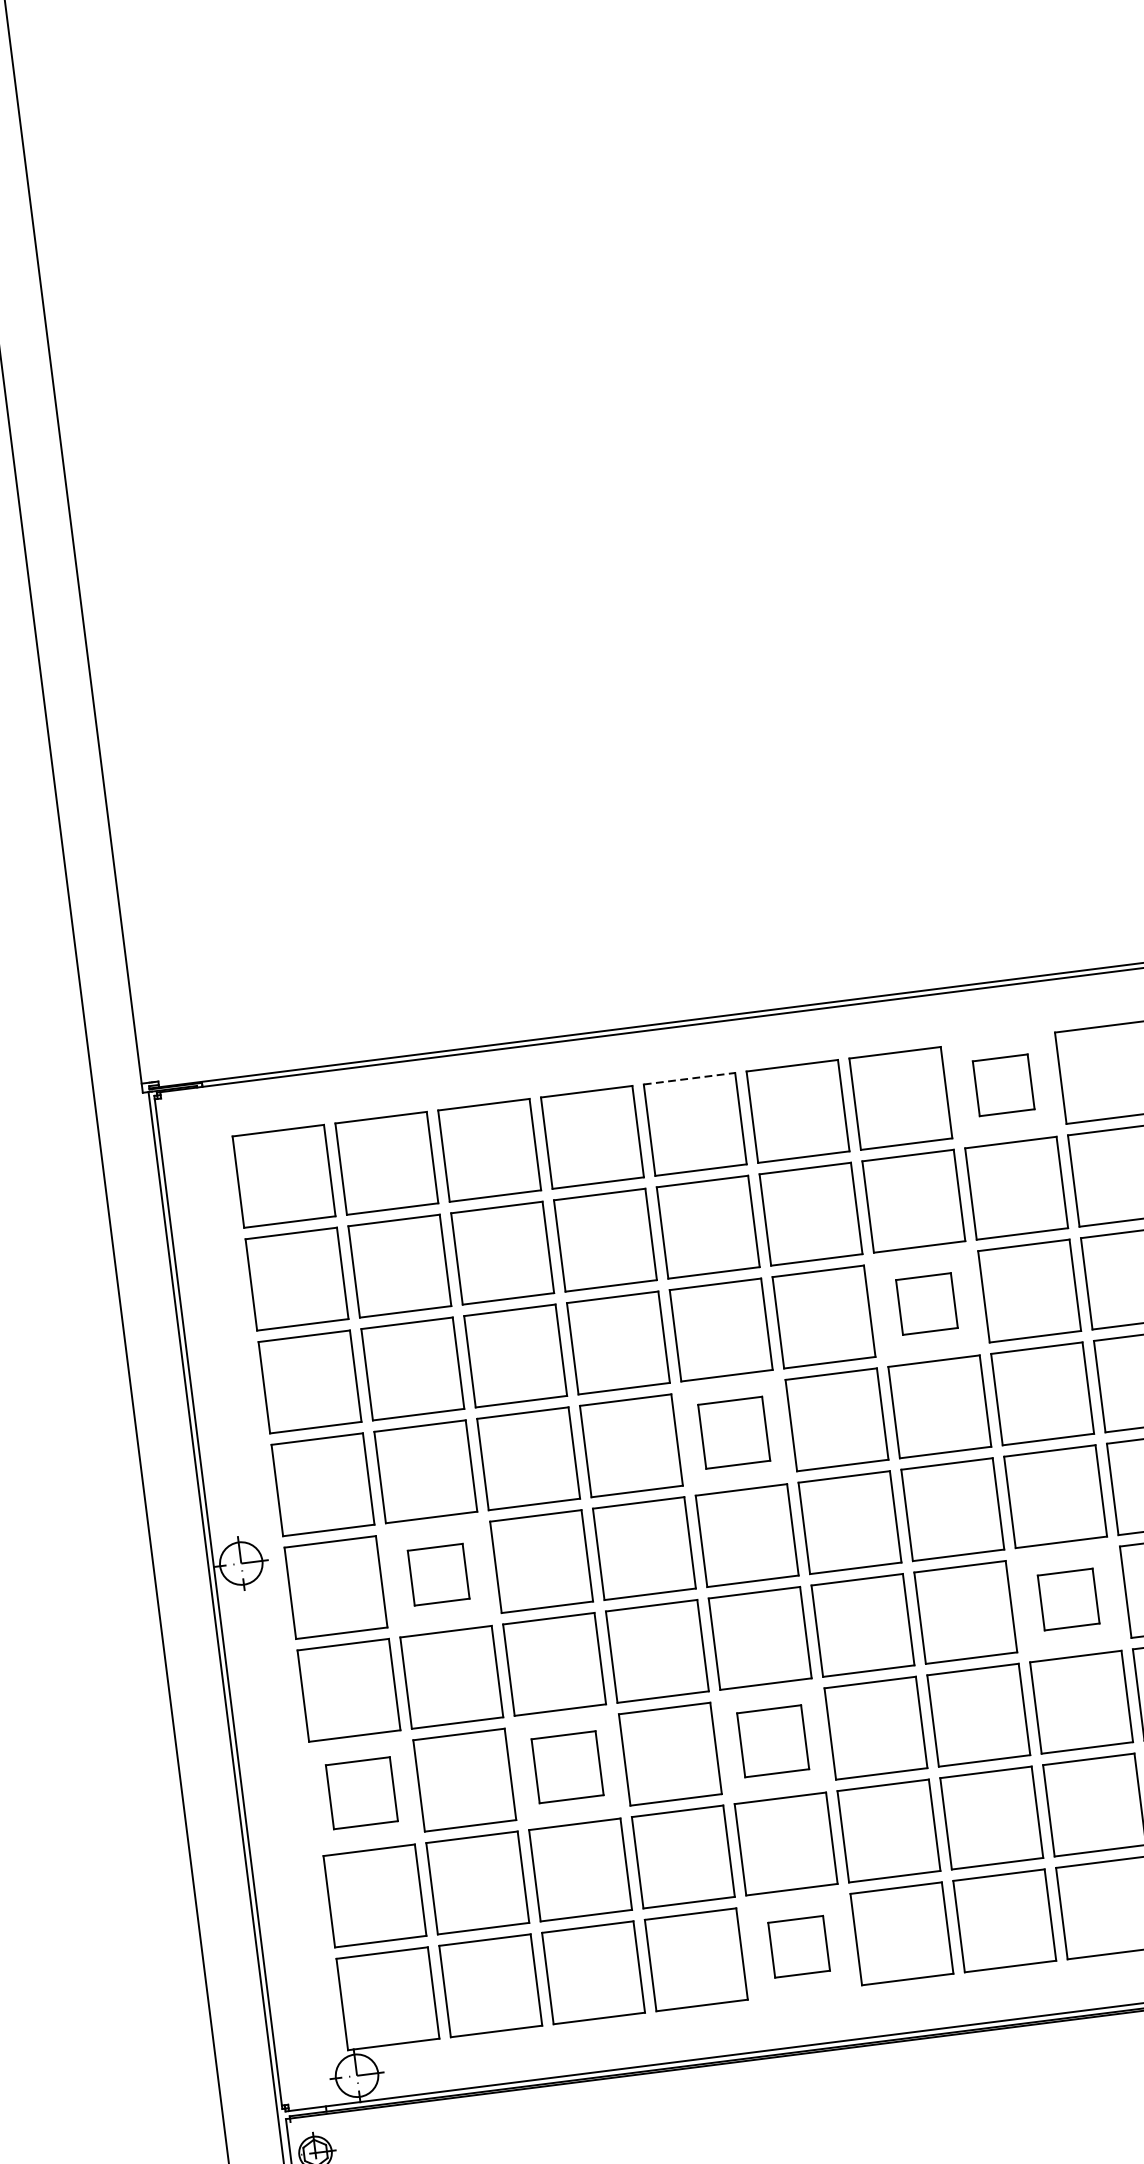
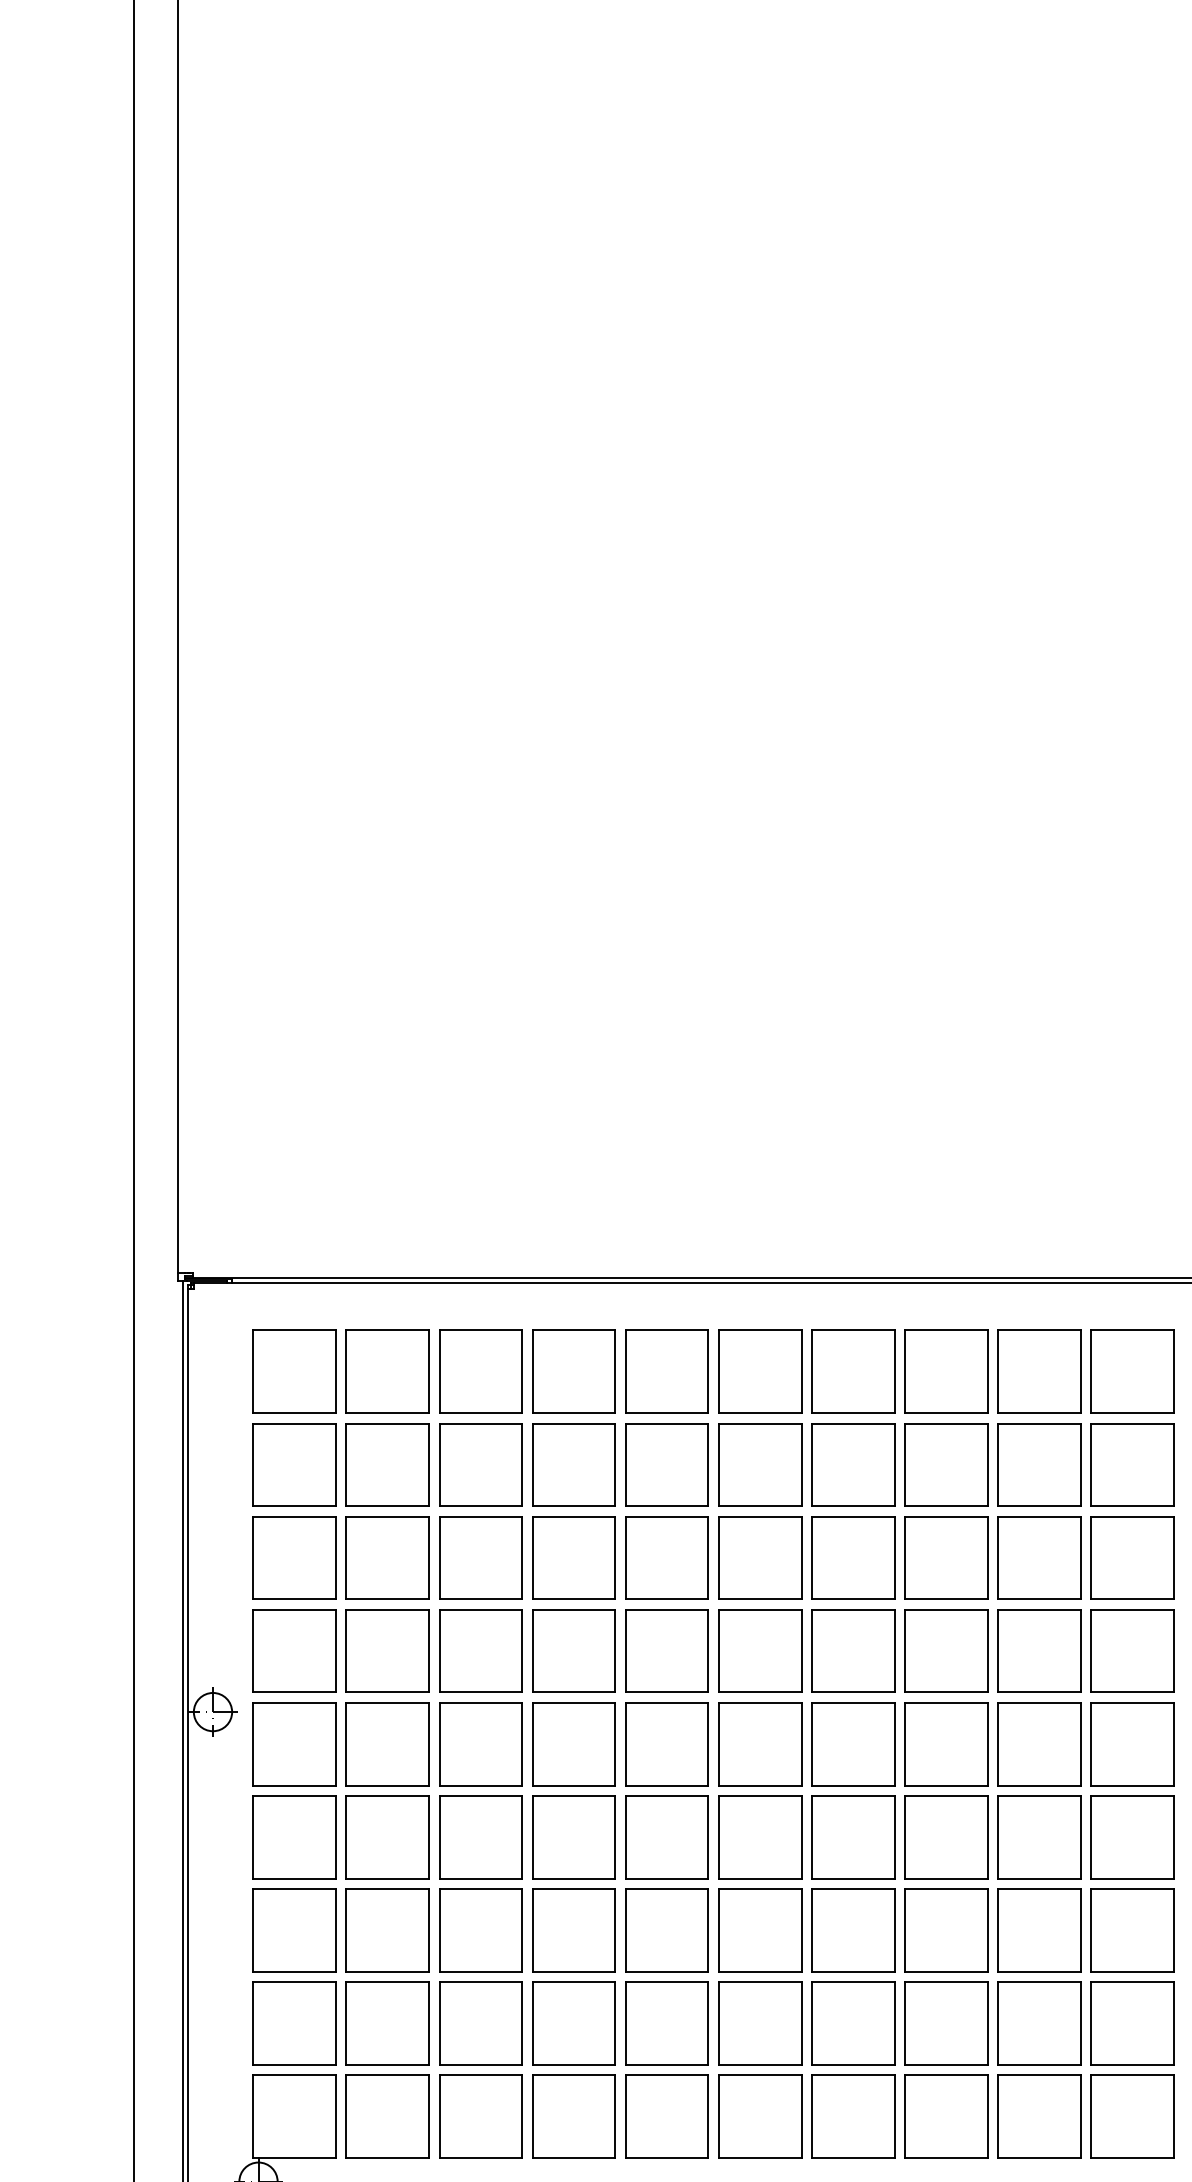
line: (689, 1078) -> (667, 1330), dashed -> solid
part: (1003, 1085) -> (946, 1371), size x1.67
part: (927, 1303) -> (853, 1557), size x1.67
part: (733, 1432) -> (666, 1650), size x1.43
part: (438, 1574) -> (387, 1744), size x1.67
part: (1068, 1599) -> (946, 1837), size x1.67
part: (772, 1741) -> (666, 1930), size x1.43
part: (567, 1767) -> (480, 1930), size x1.43
part: (361, 1793) -> (294, 1930), size x1.43
part: (798, 1946) -> (666, 2116), size x1.67

